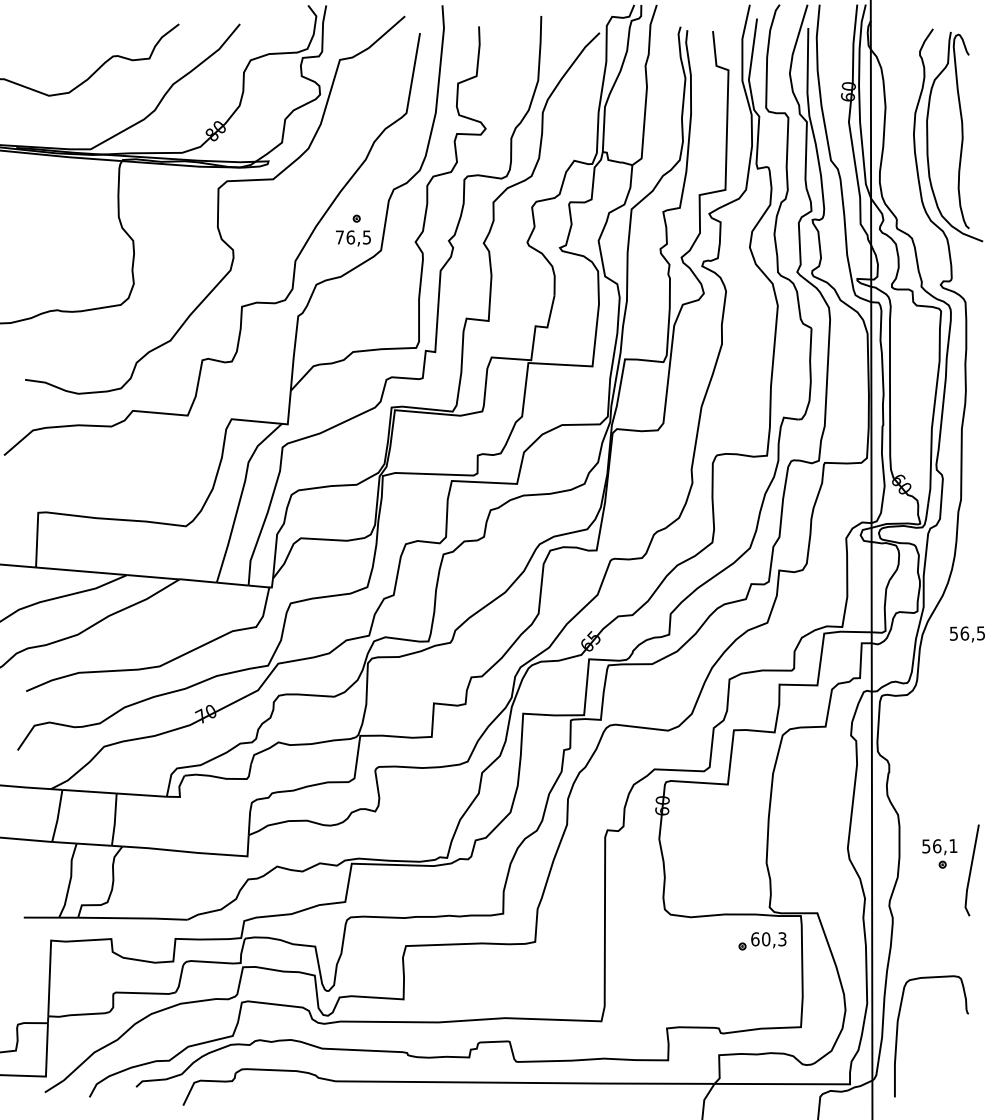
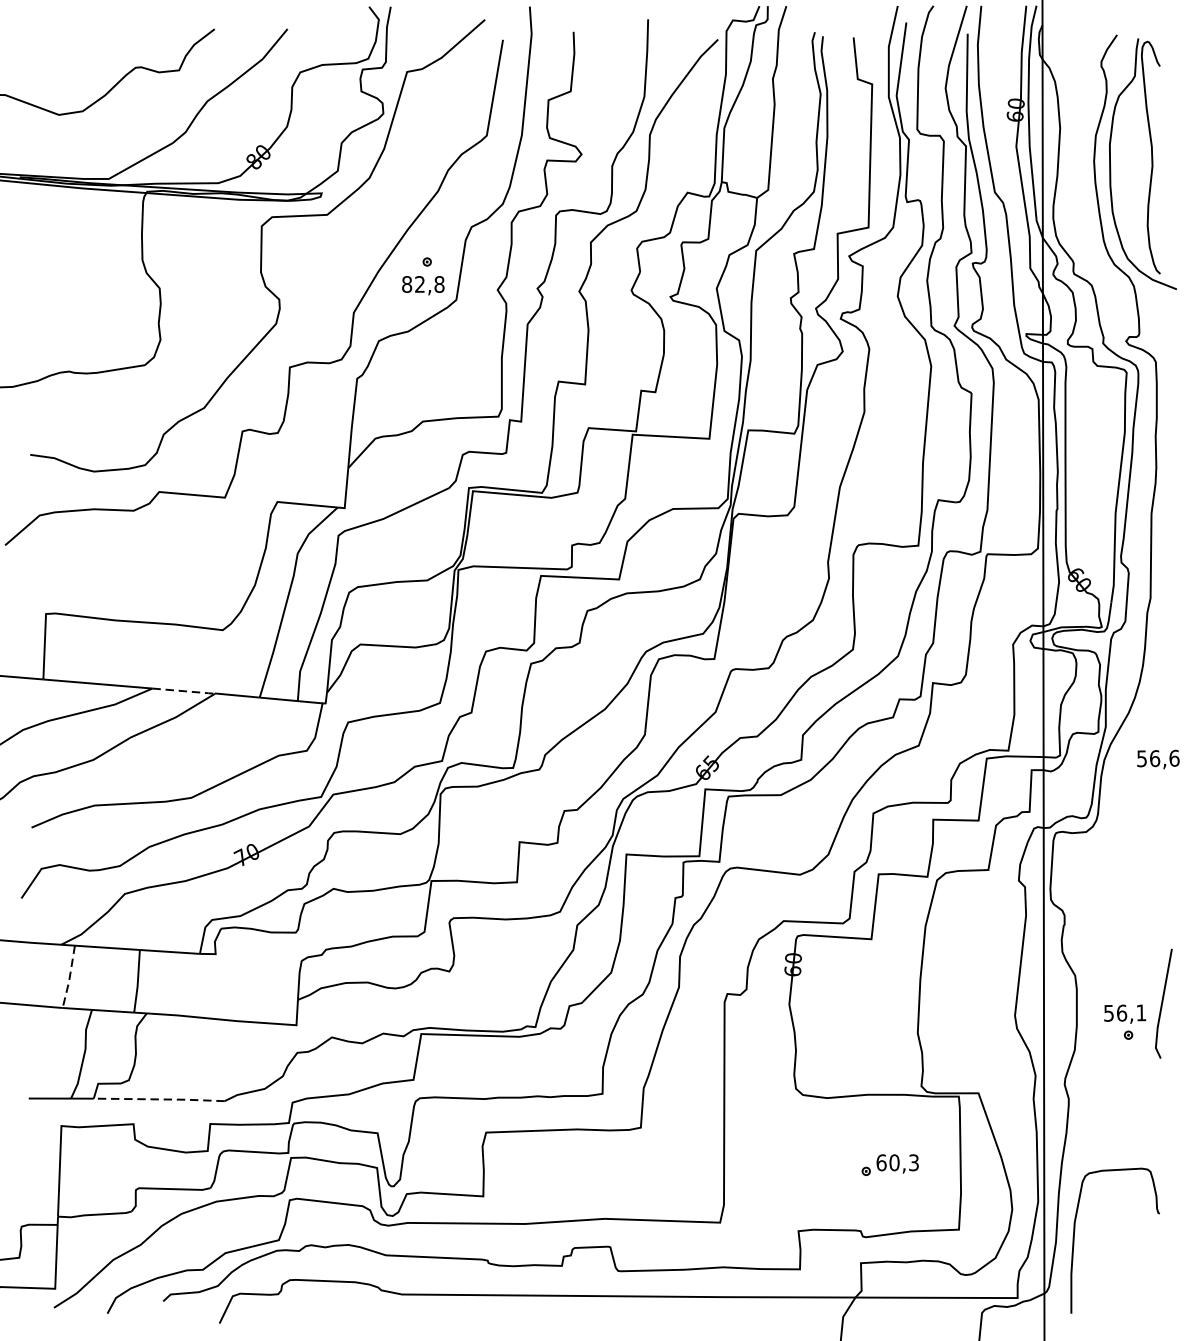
text: (353, 237) -> (423, 284), 76,5 -> 82,8
line: (154, 577) -> (185, 691), solid -> dashed
text: (980, 633) -> (1173, 758), 56,5 -> 56,6
line: (57, 817) -> (69, 978), solid -> dashed
line: (971, 870) -> (1163, 1003), moved
line: (132, 918) -> (158, 1099), solid -> dashed
part: (762, 941) -> (890, 1165), moved

